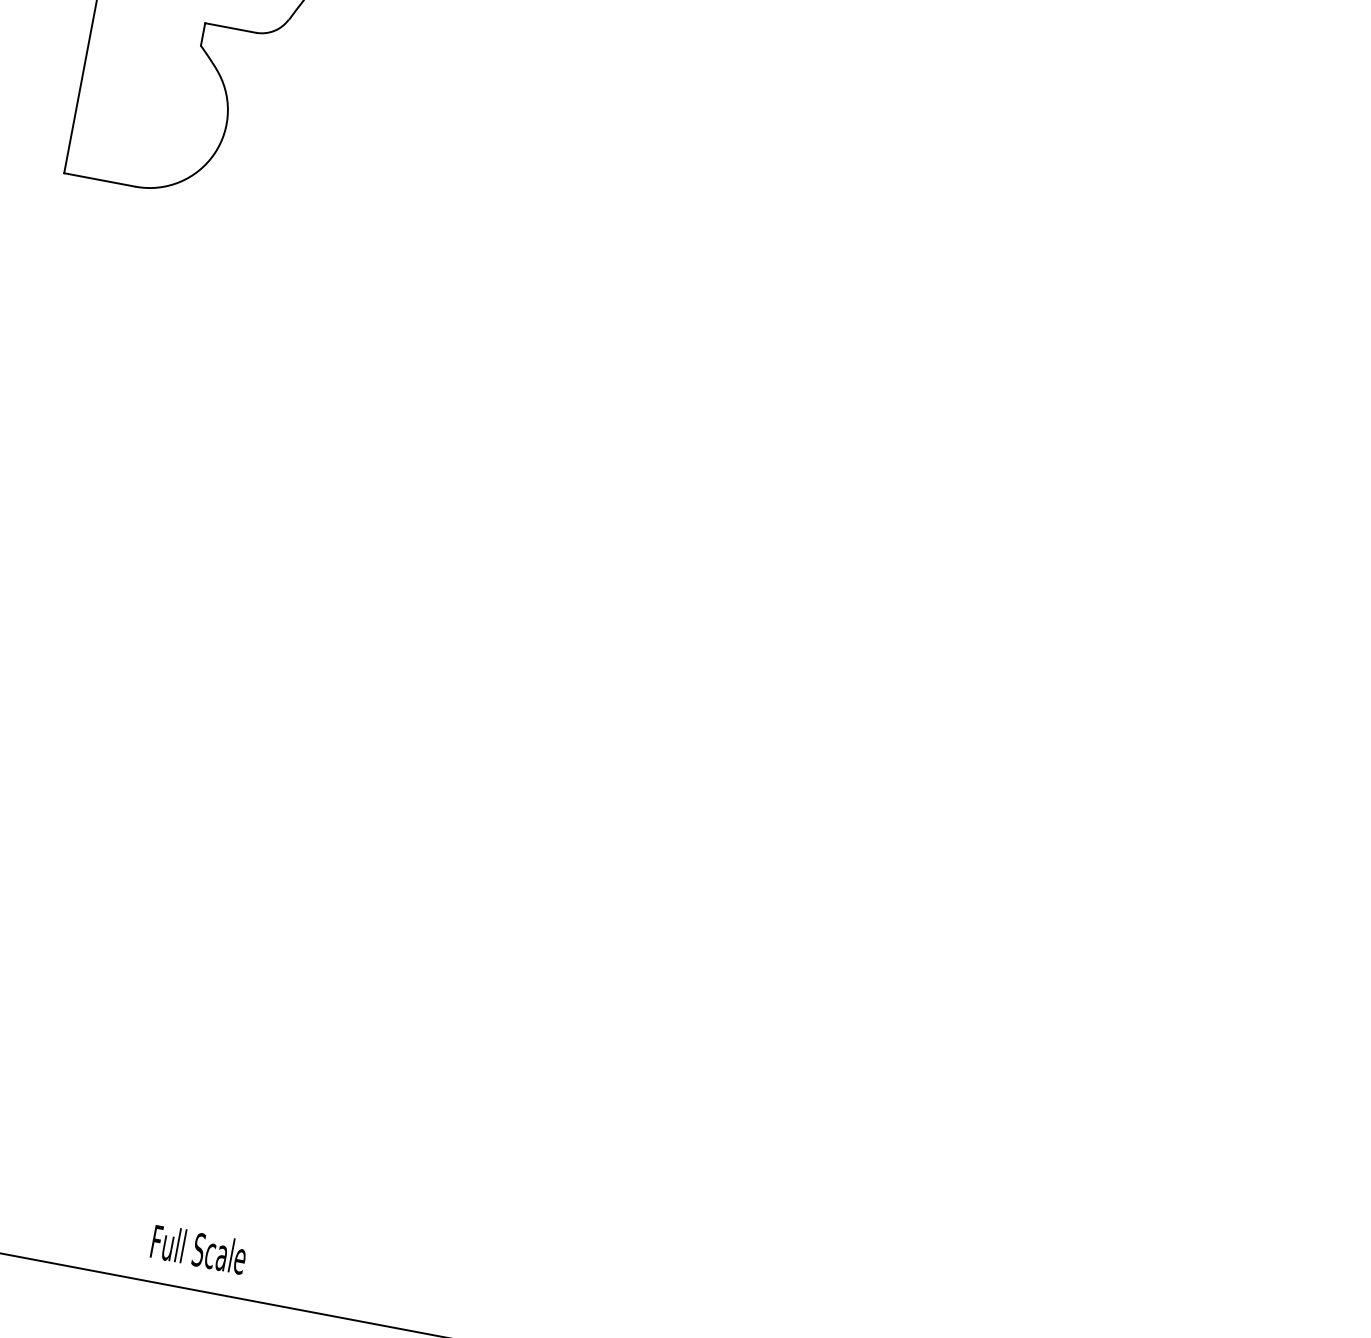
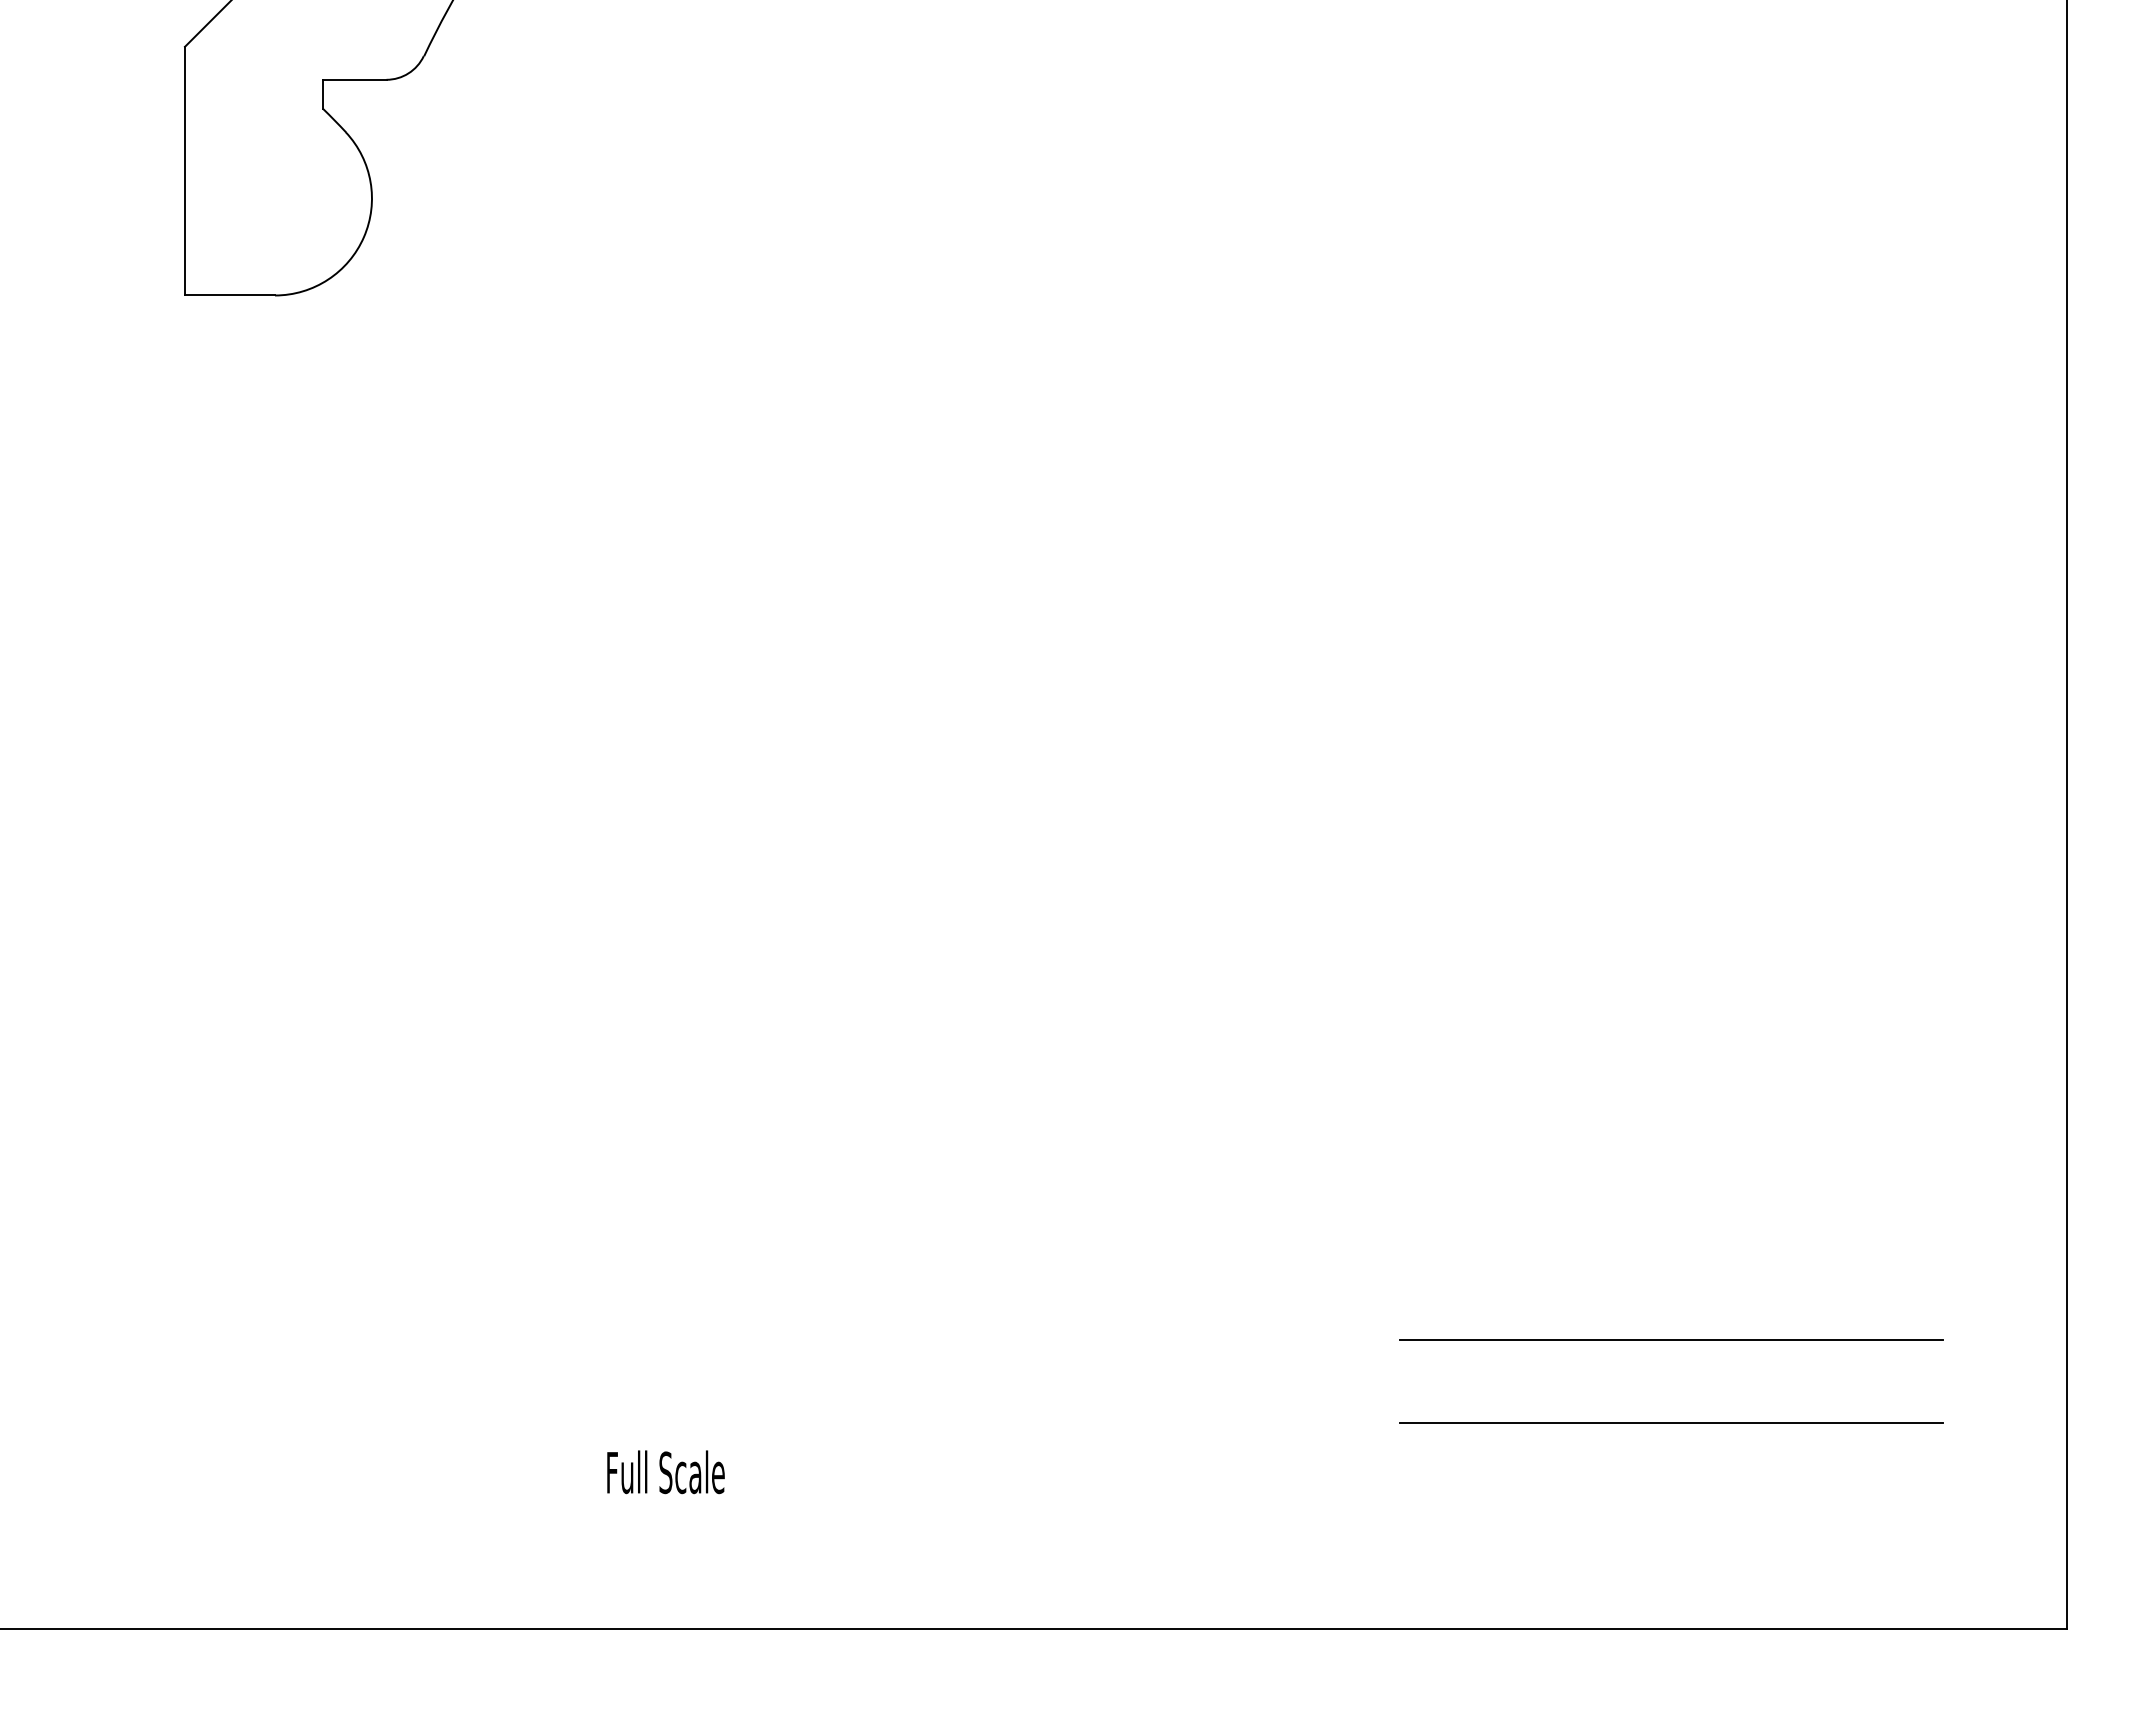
line: (1083, 1221) -> (1671, 1340), added
text: (198, 1249) -> (665, 1472), moved
line: (1071, 1286) -> (1671, 1422), added

